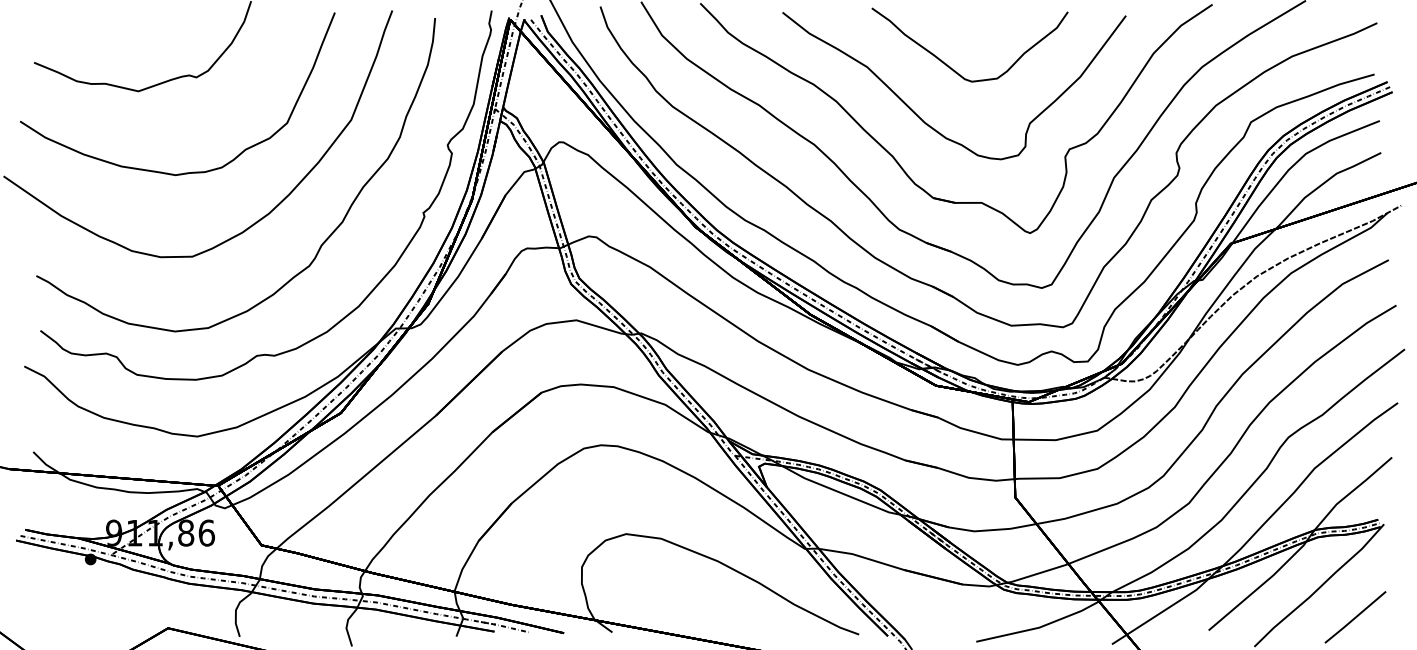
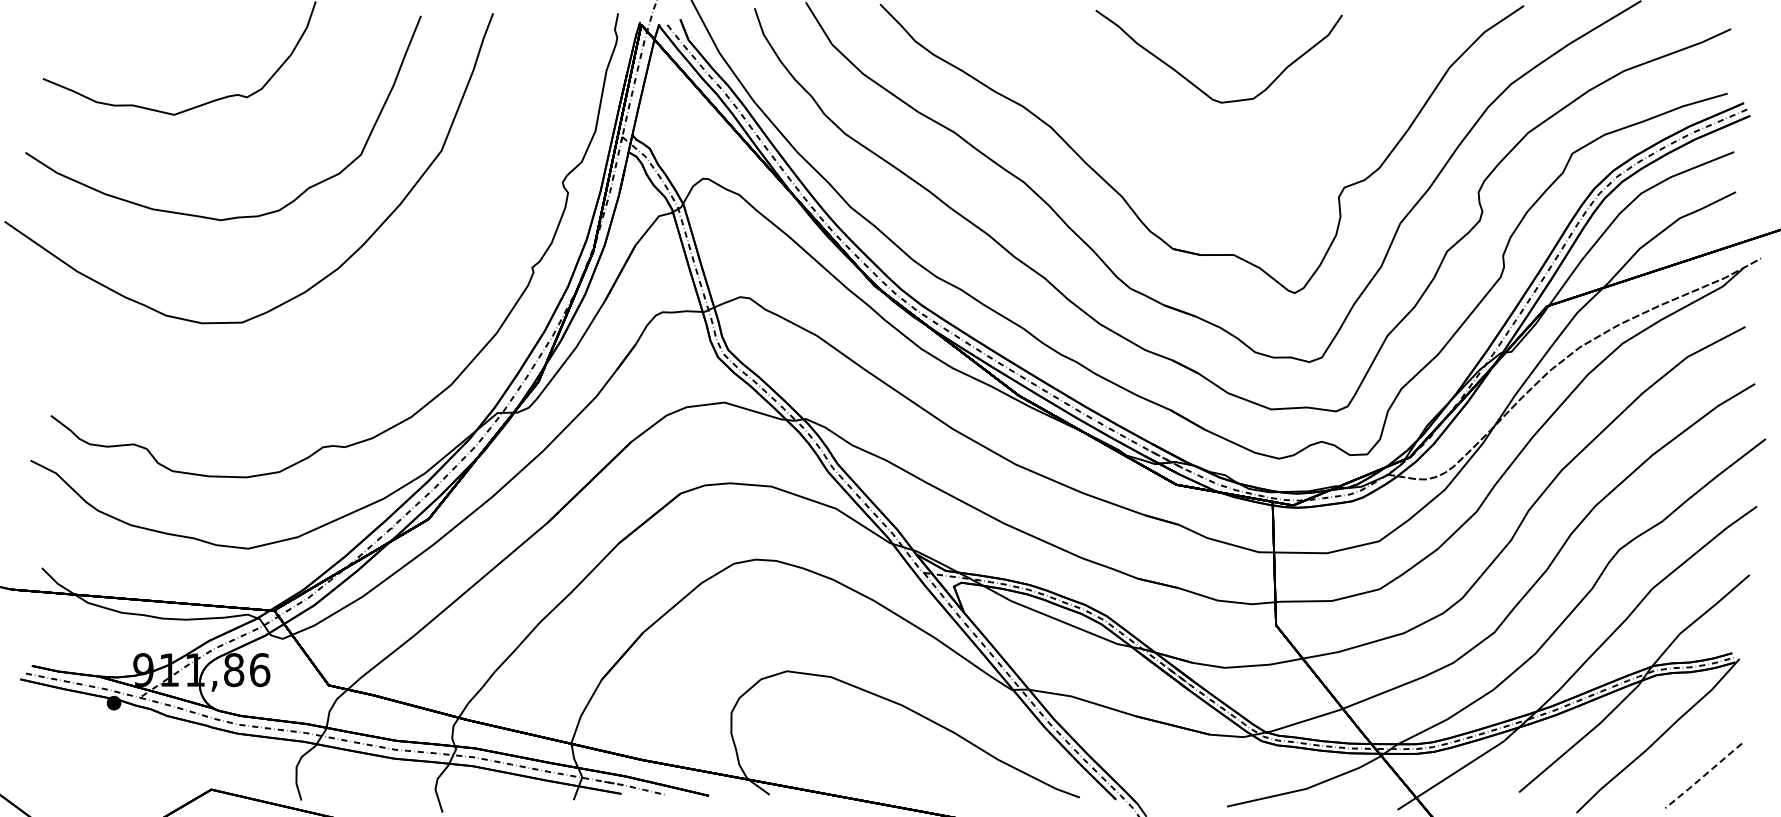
curve: (928, 124) -> (1167, 156), removed
curve: (320, 244) -> (403, 307), removed
line: (1355, 617) -> (1703, 776), solid -> dashed

